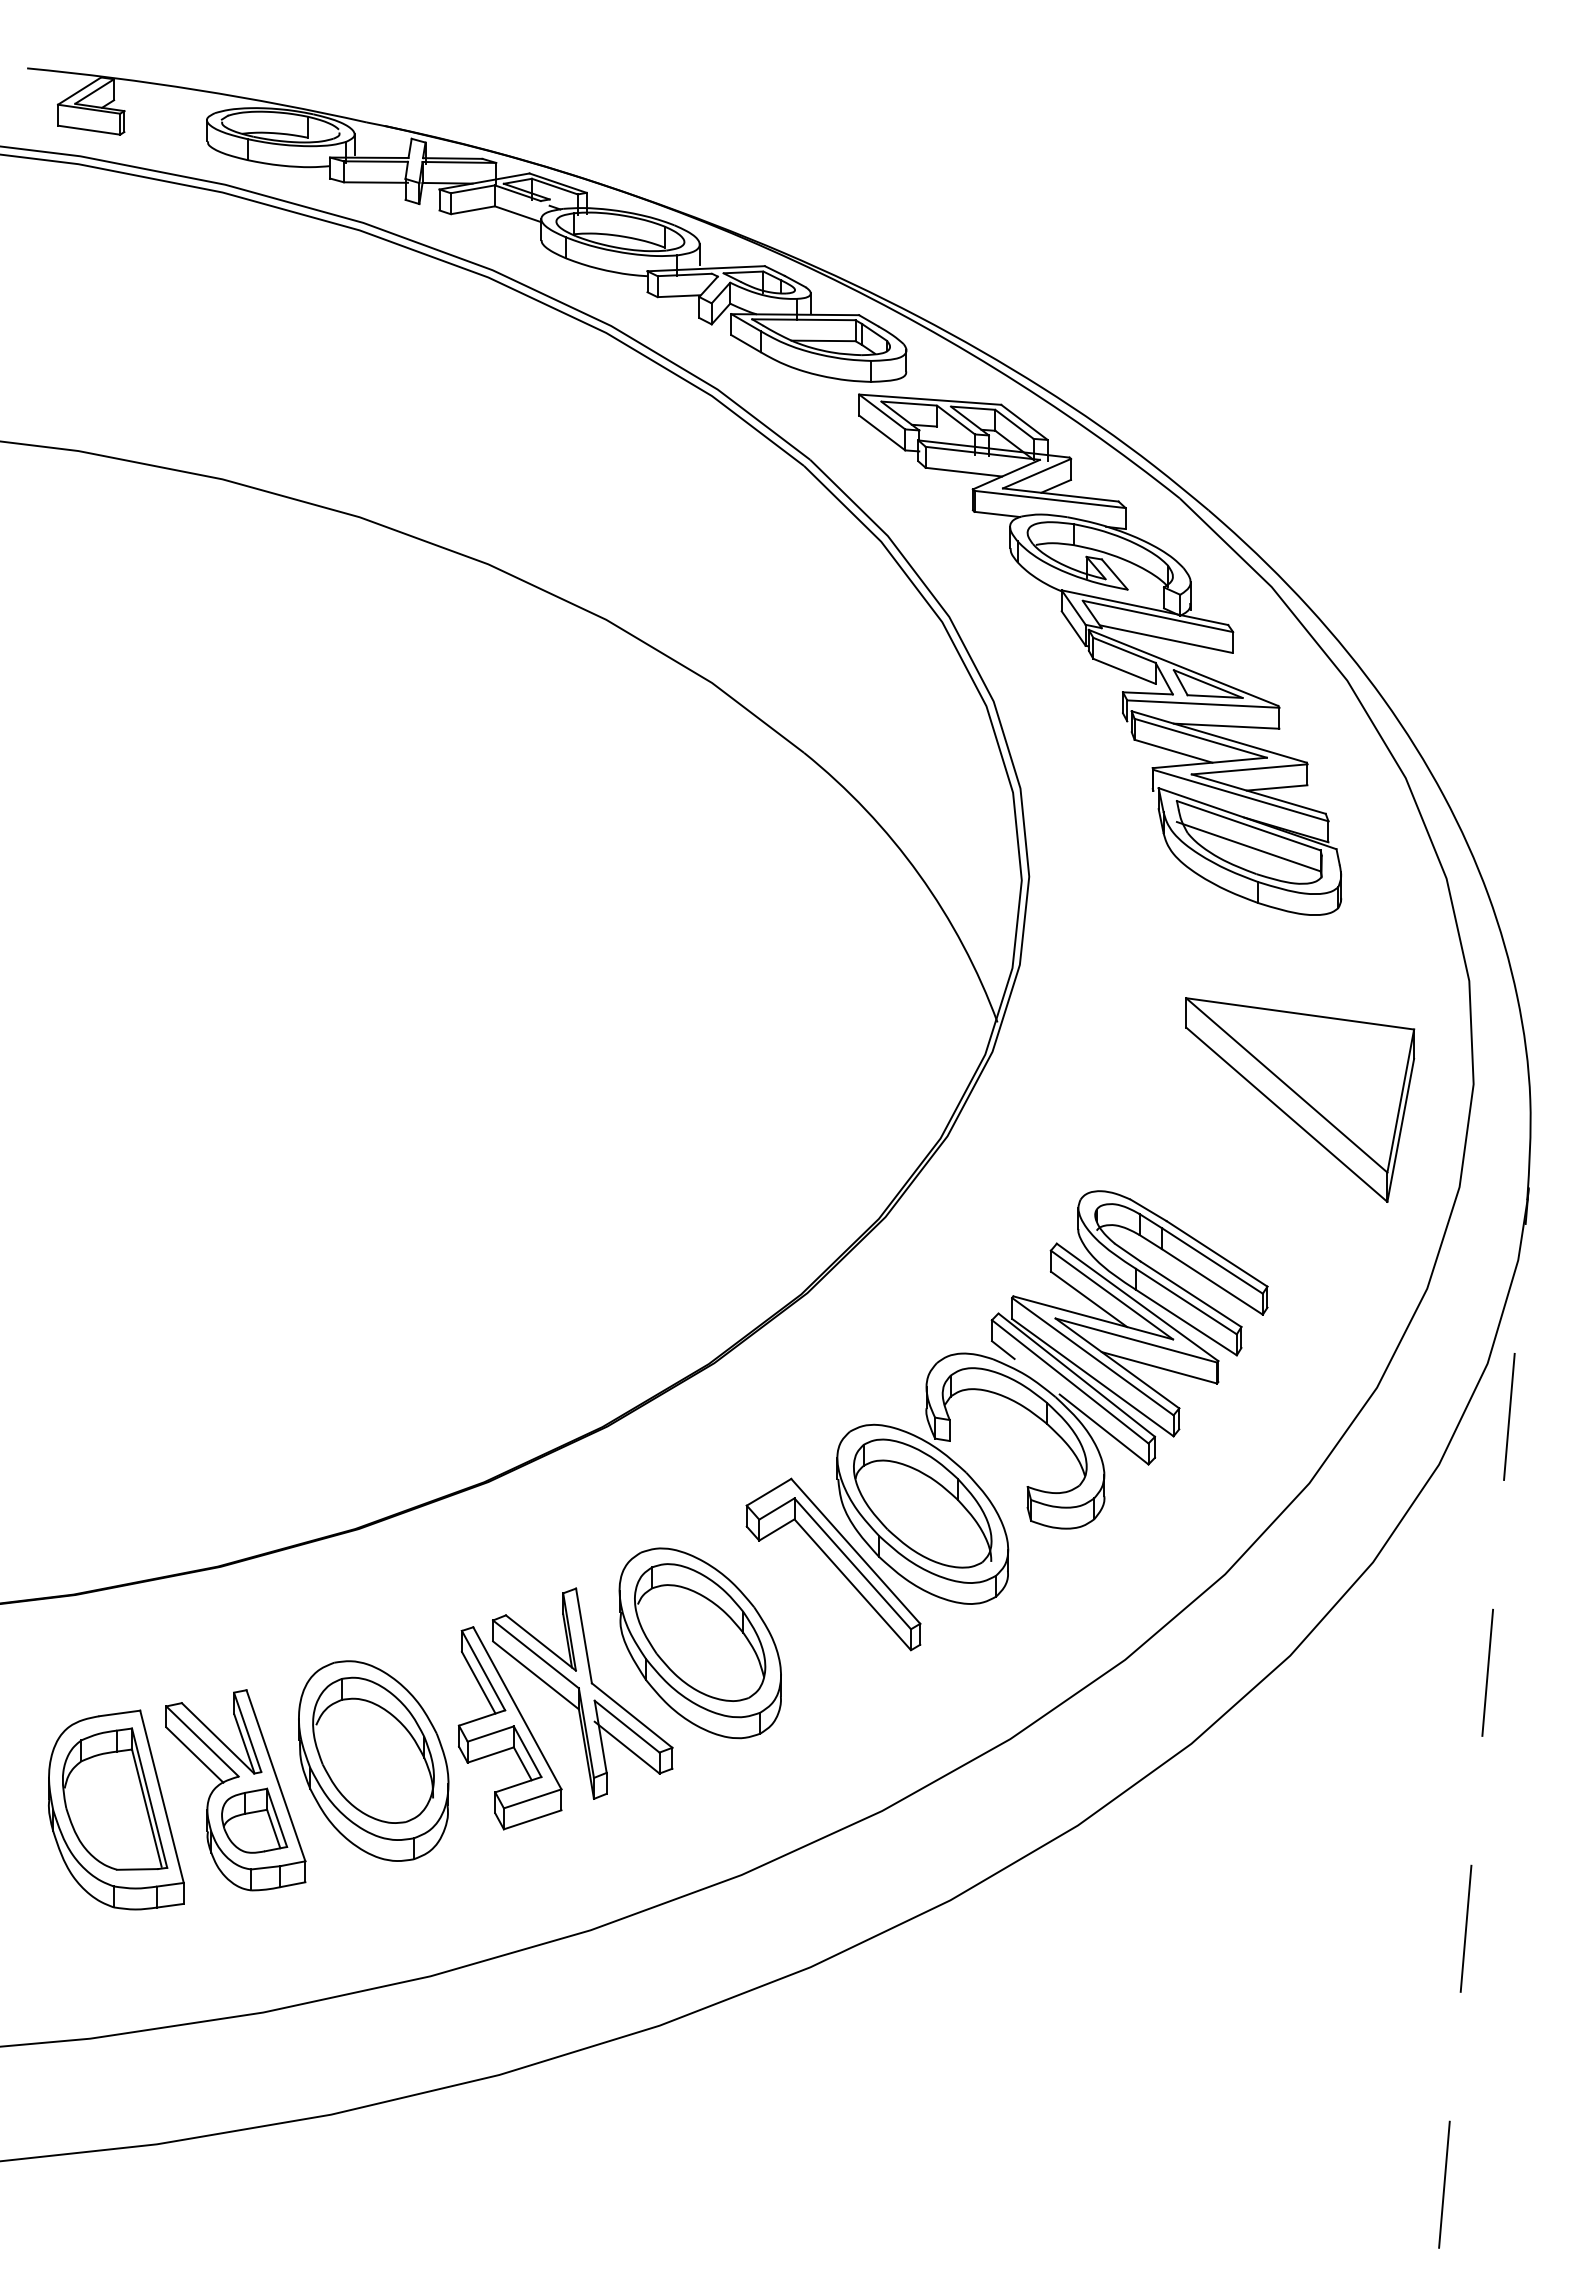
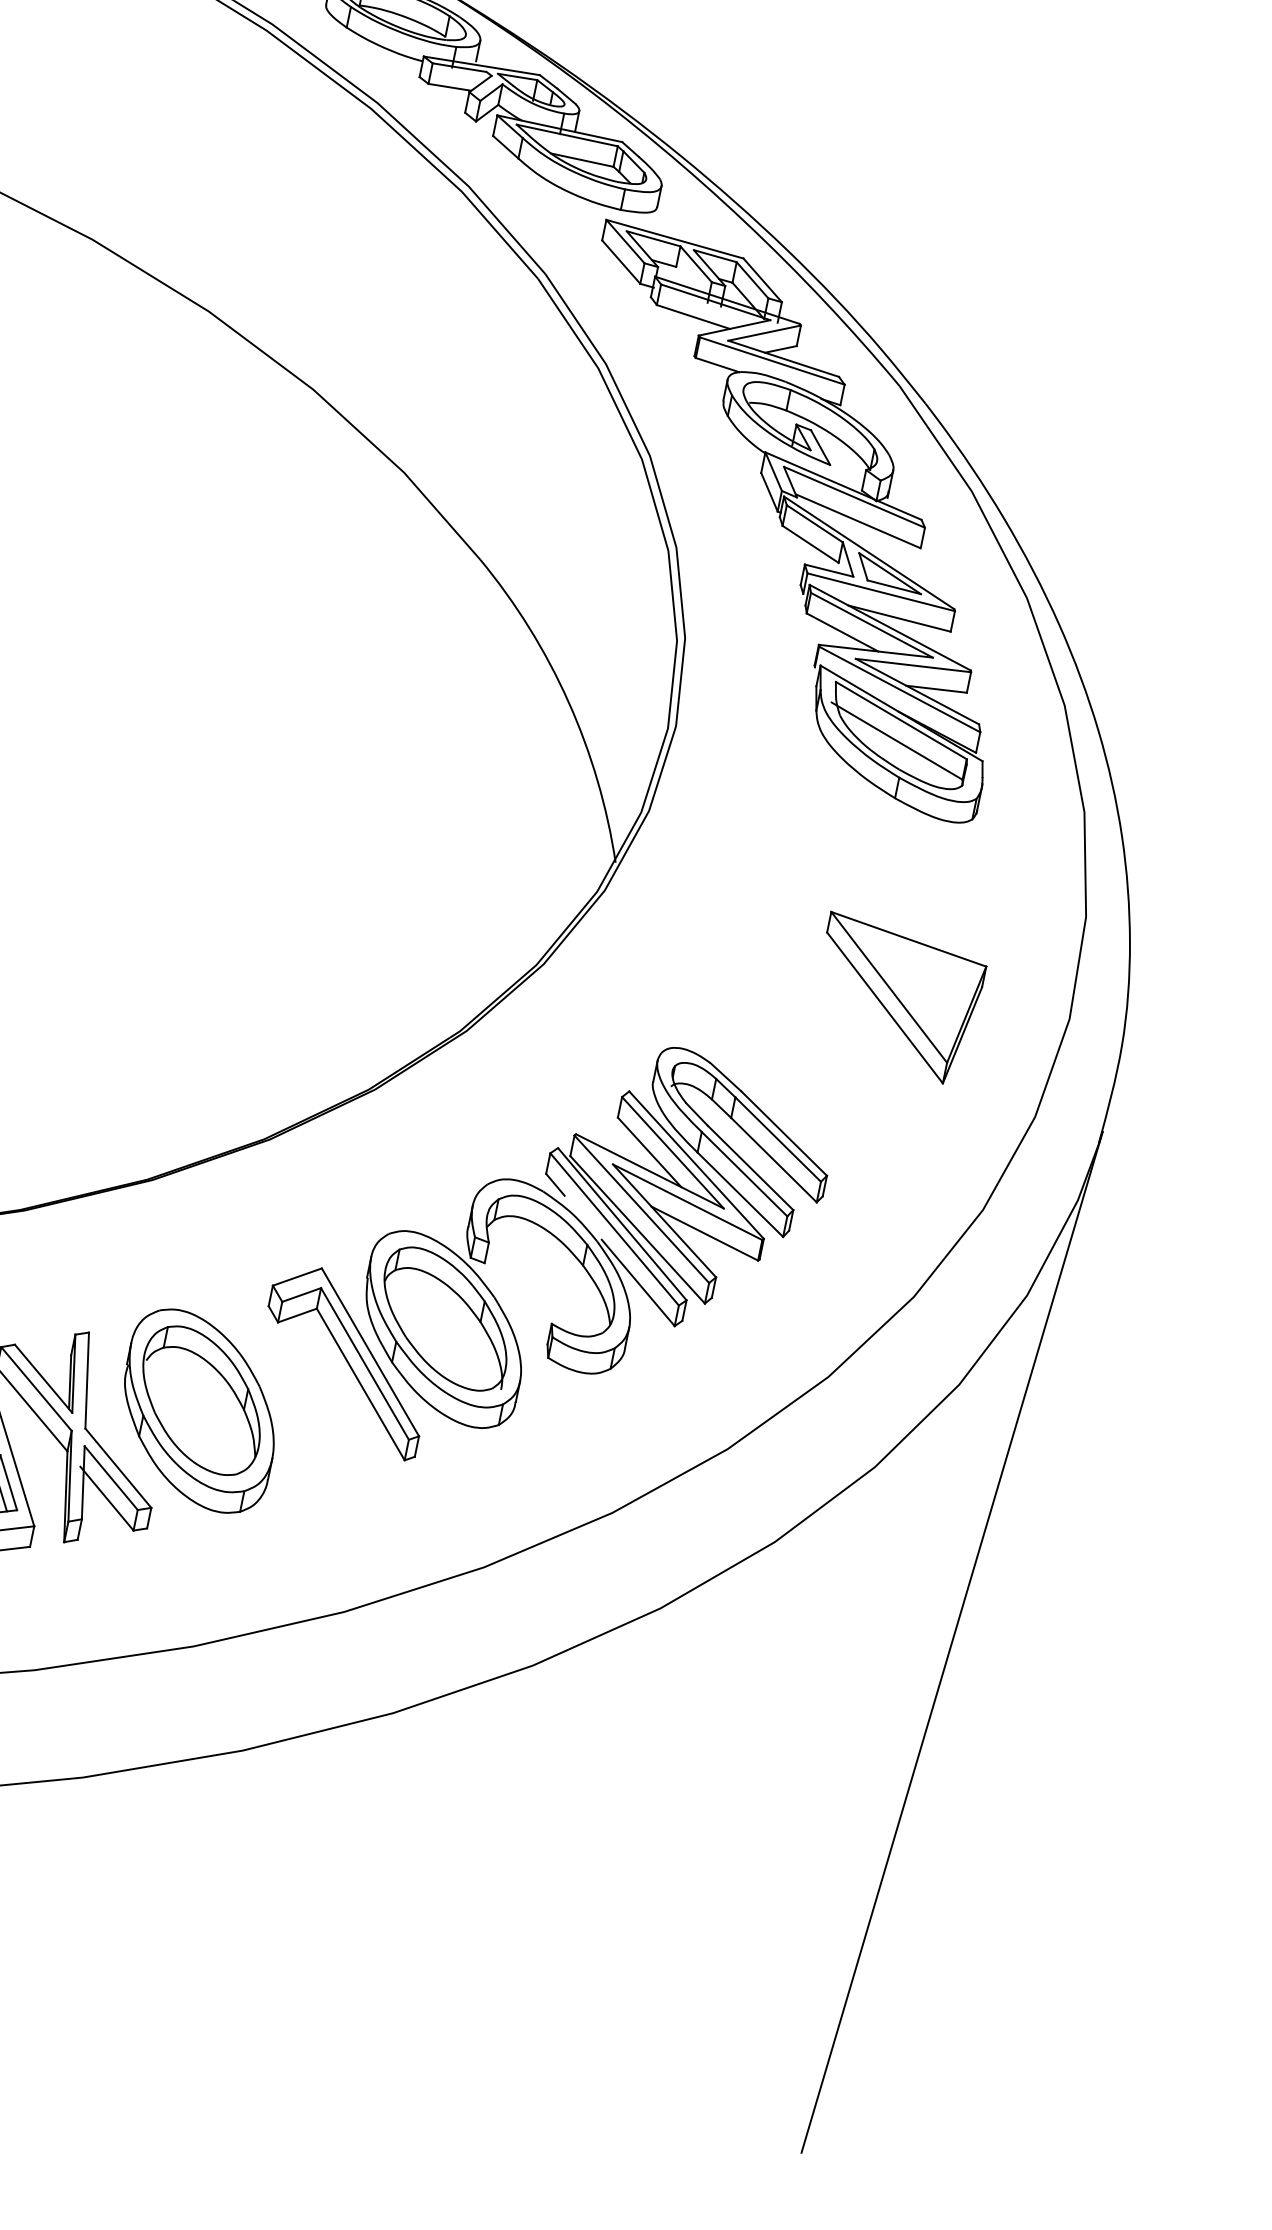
part: (1299, 1099) -> (895, 998), size x0.71
line: (1483, 1718) -> (951, 1642), dashed -> solid

